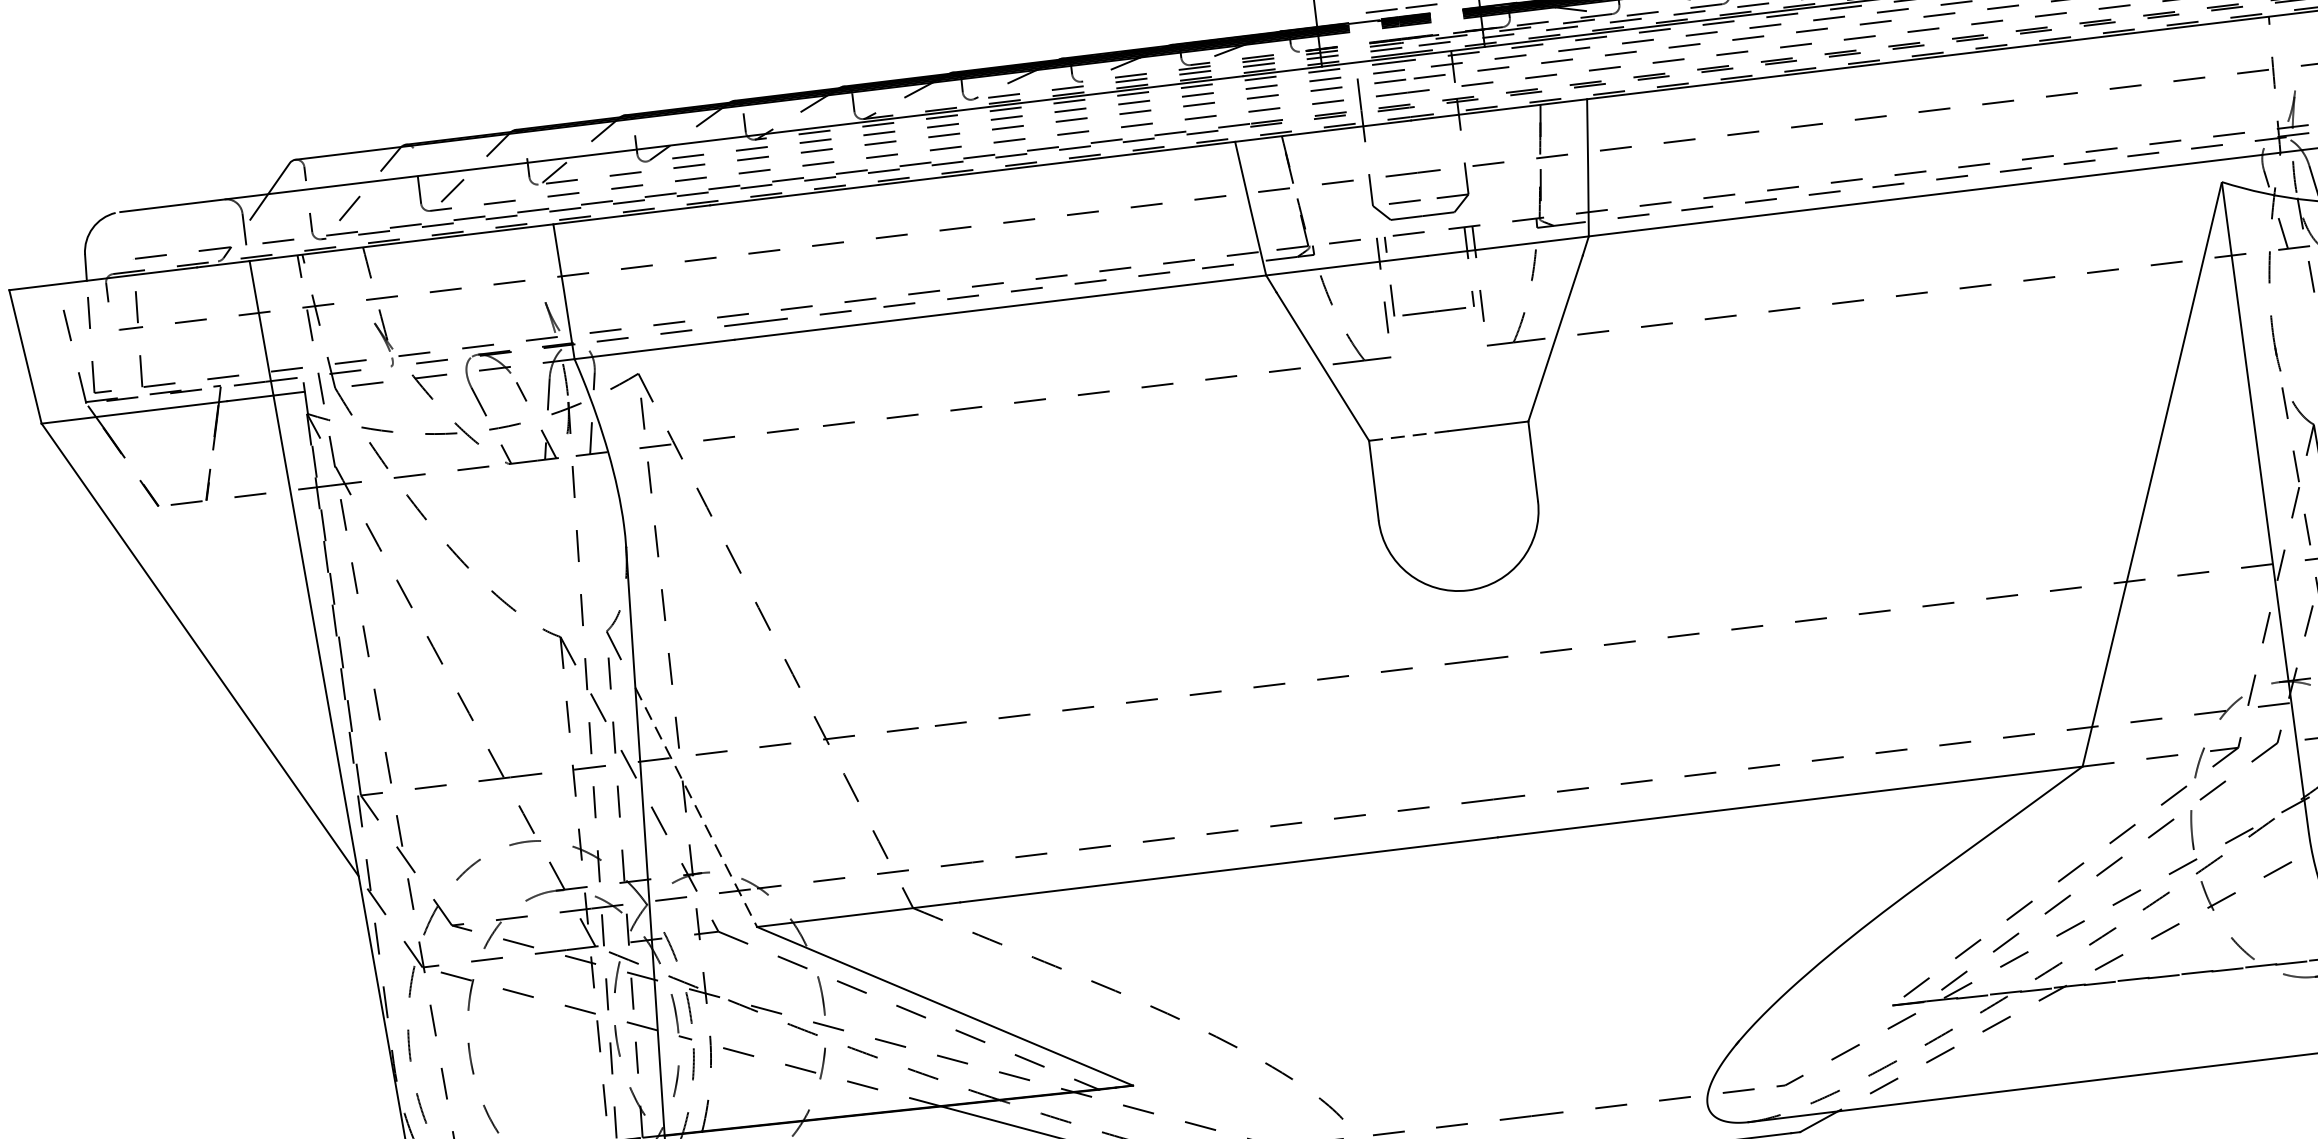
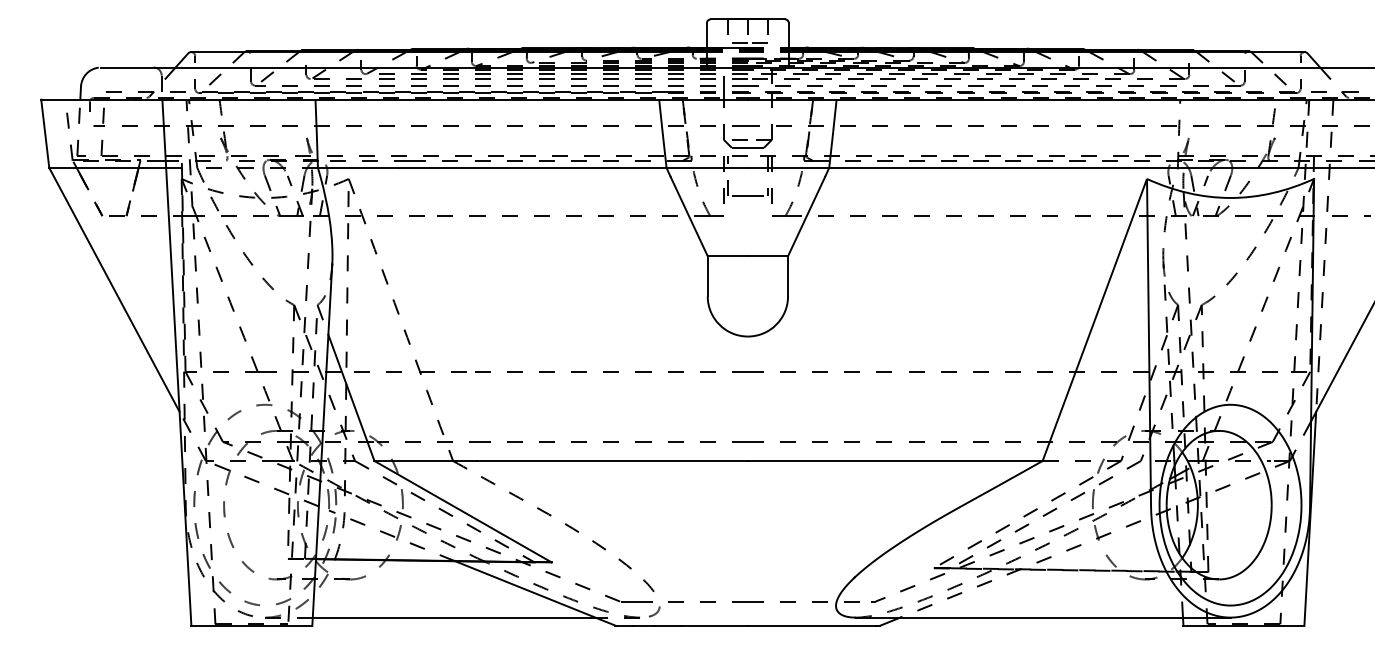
line: (1410, 436) -> (728, 256), dashed -> solid
line: (696, 808) -> (351, 398), dashed -> solid

